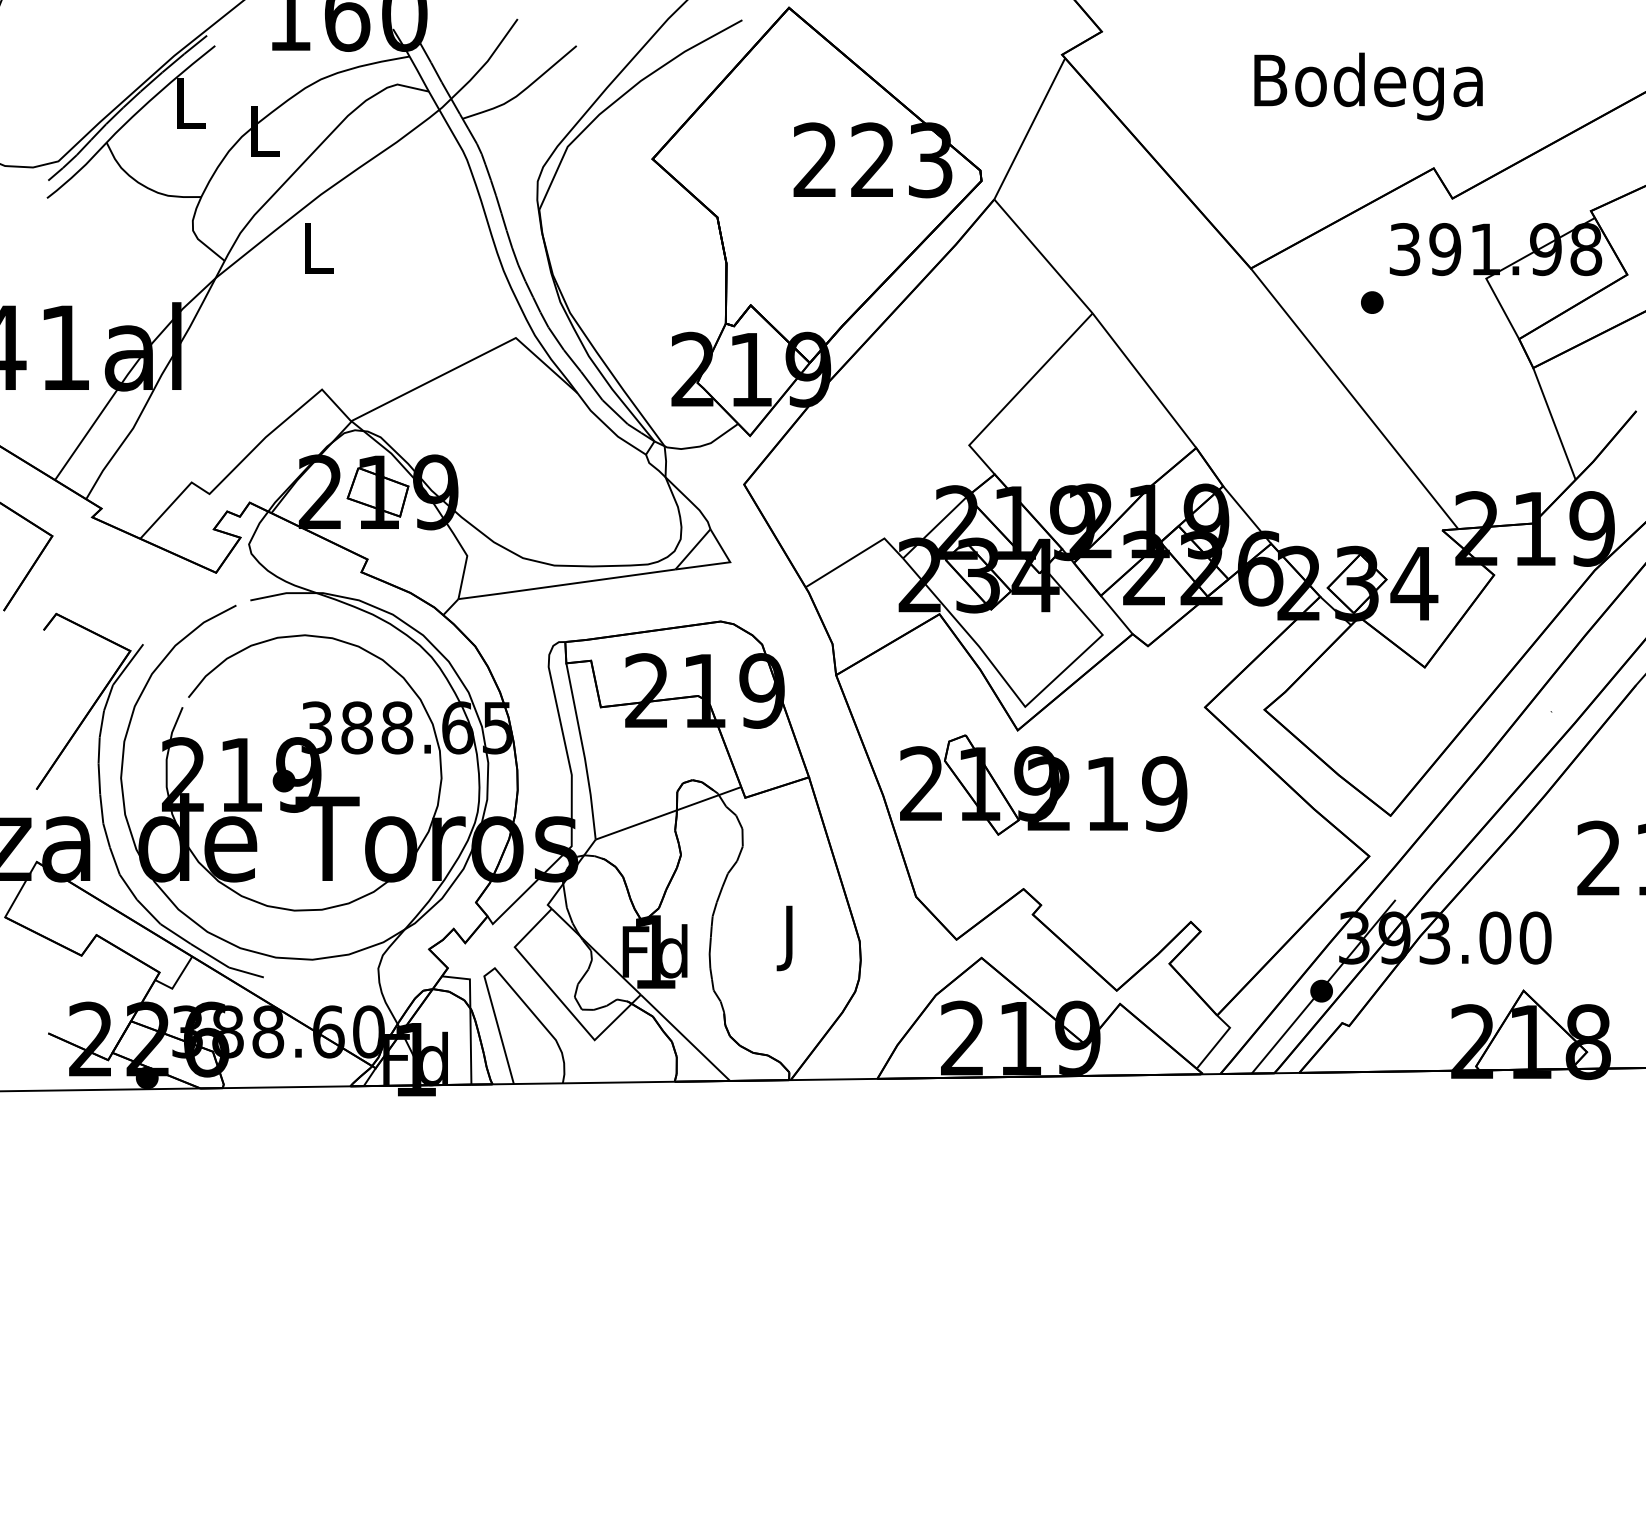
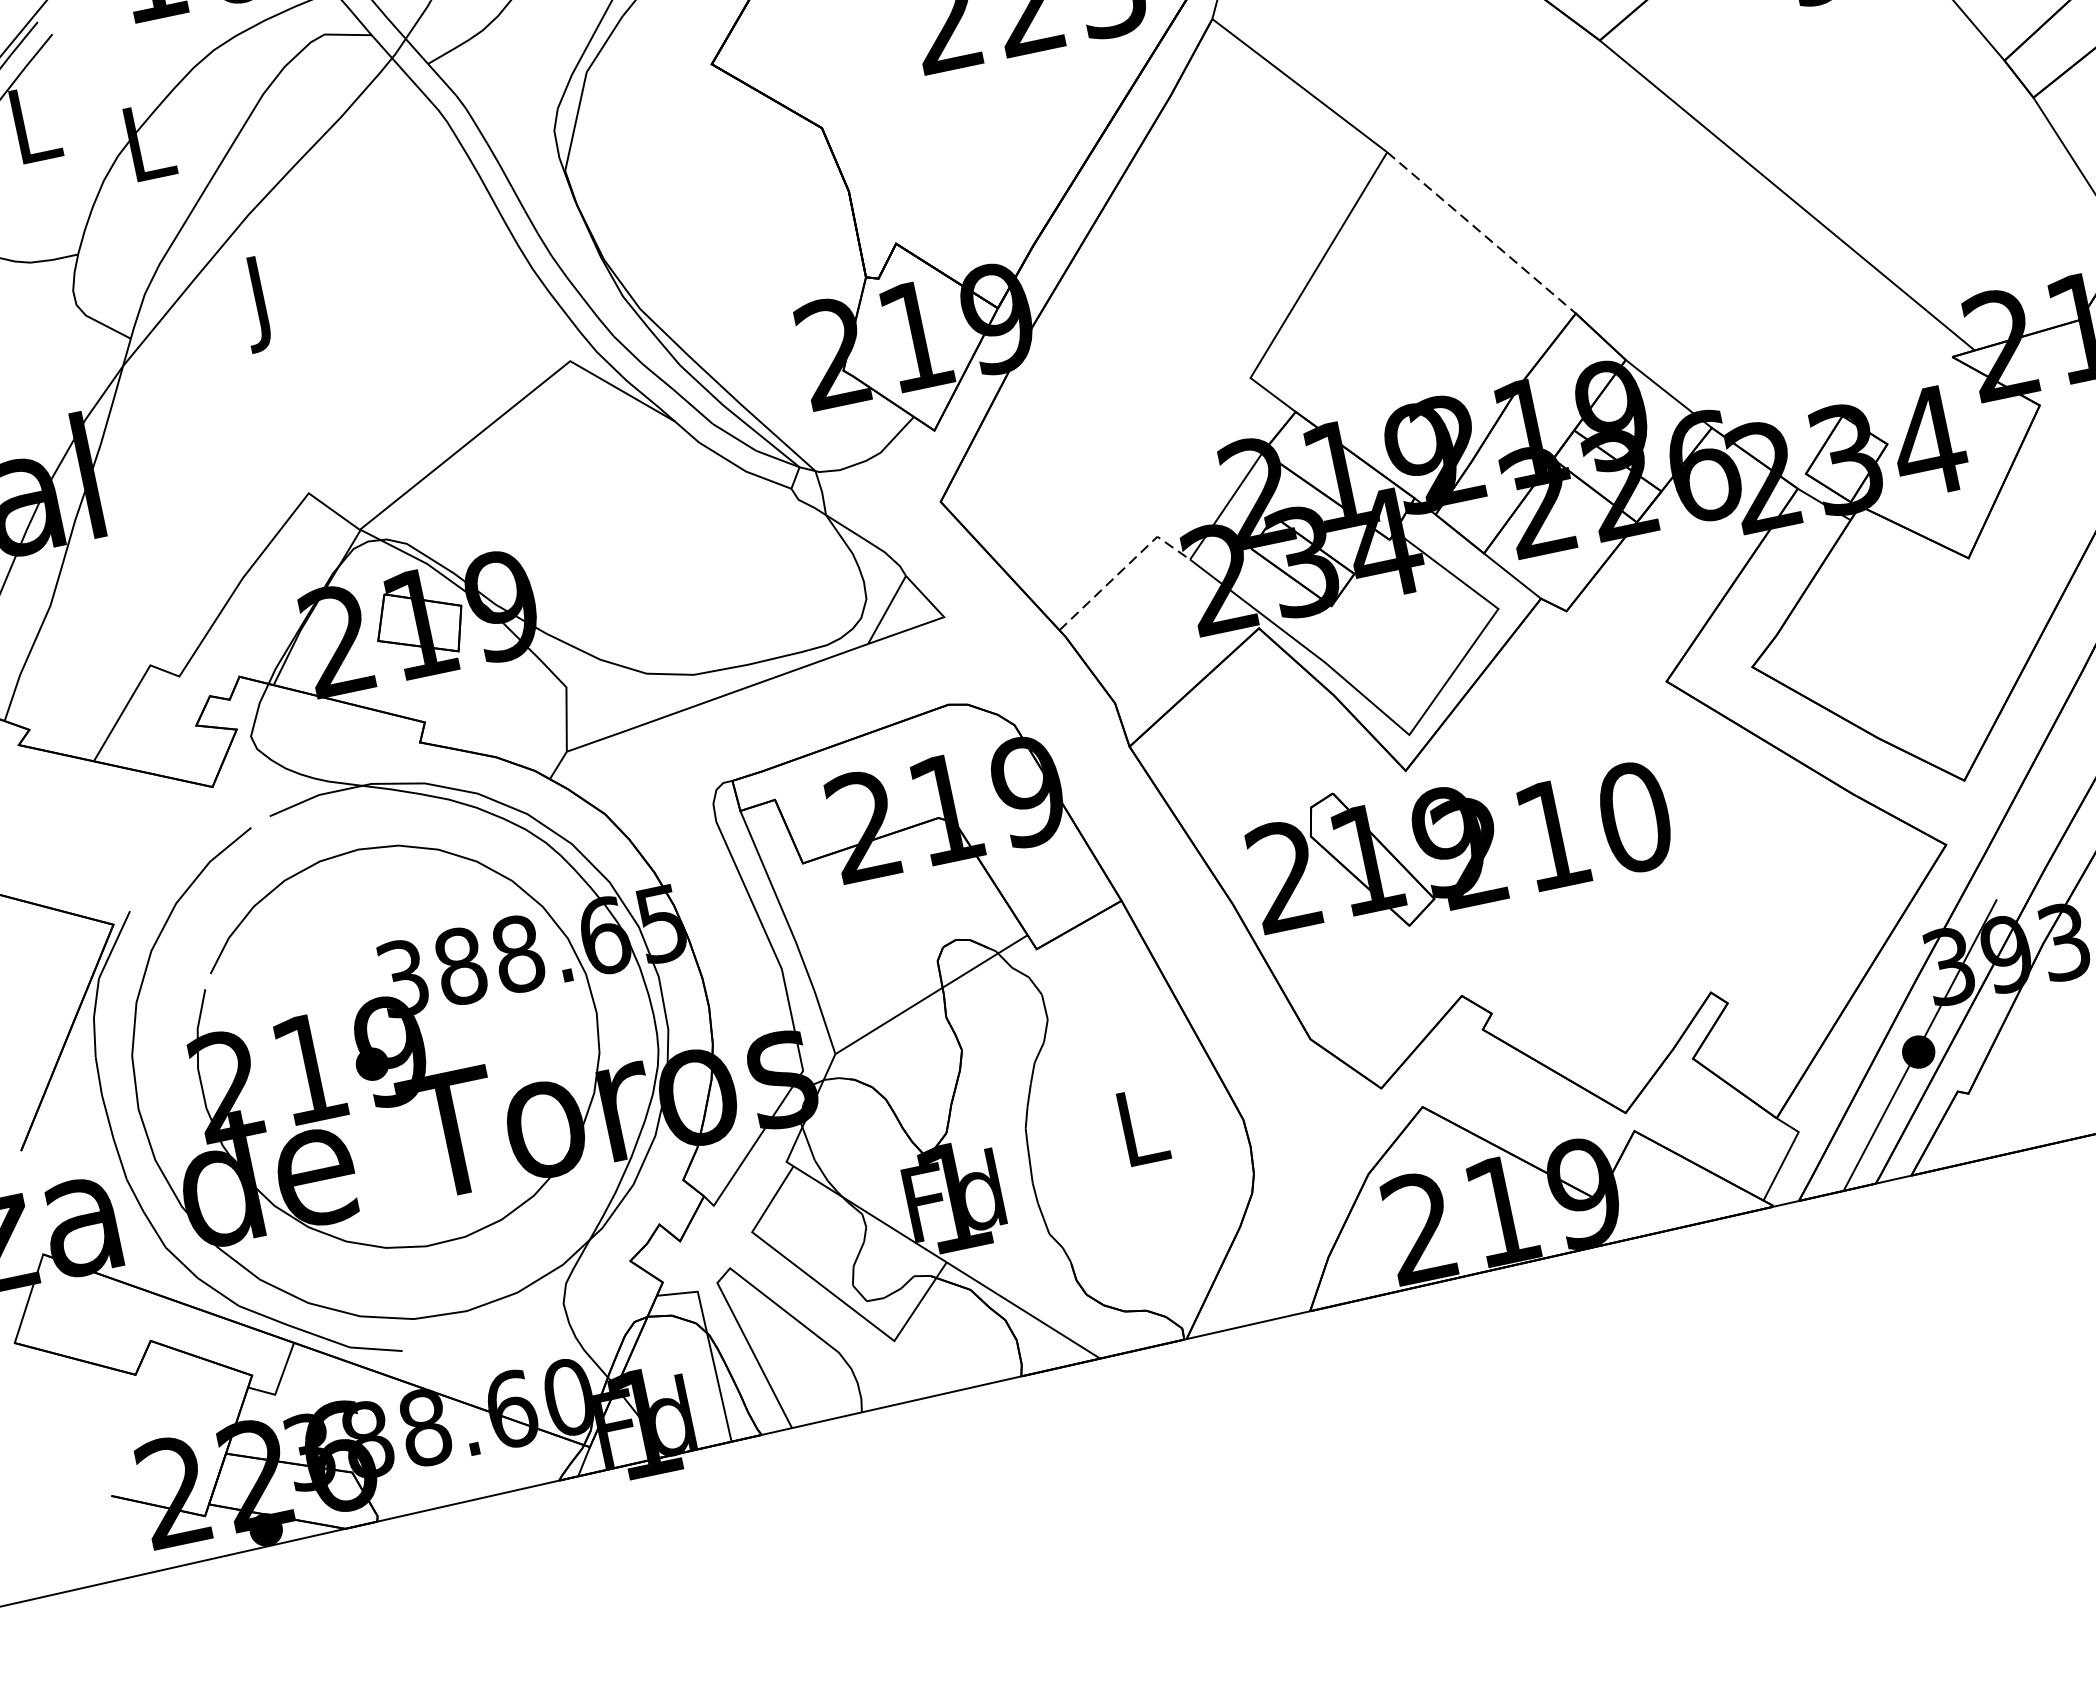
text: (318, 255) -> (263, 302), L -> J
part: (1372, 302) -> (1783, 52), removed
line: (1144, 380) -> (1481, 232), solid -> dashed
line: (857, 555) -> (1124, 569), solid -> dashed
text: (1164, 793) -> (1634, 816), 219 -> 210
text: (791, 938) -> (1145, 1136), J -> L

